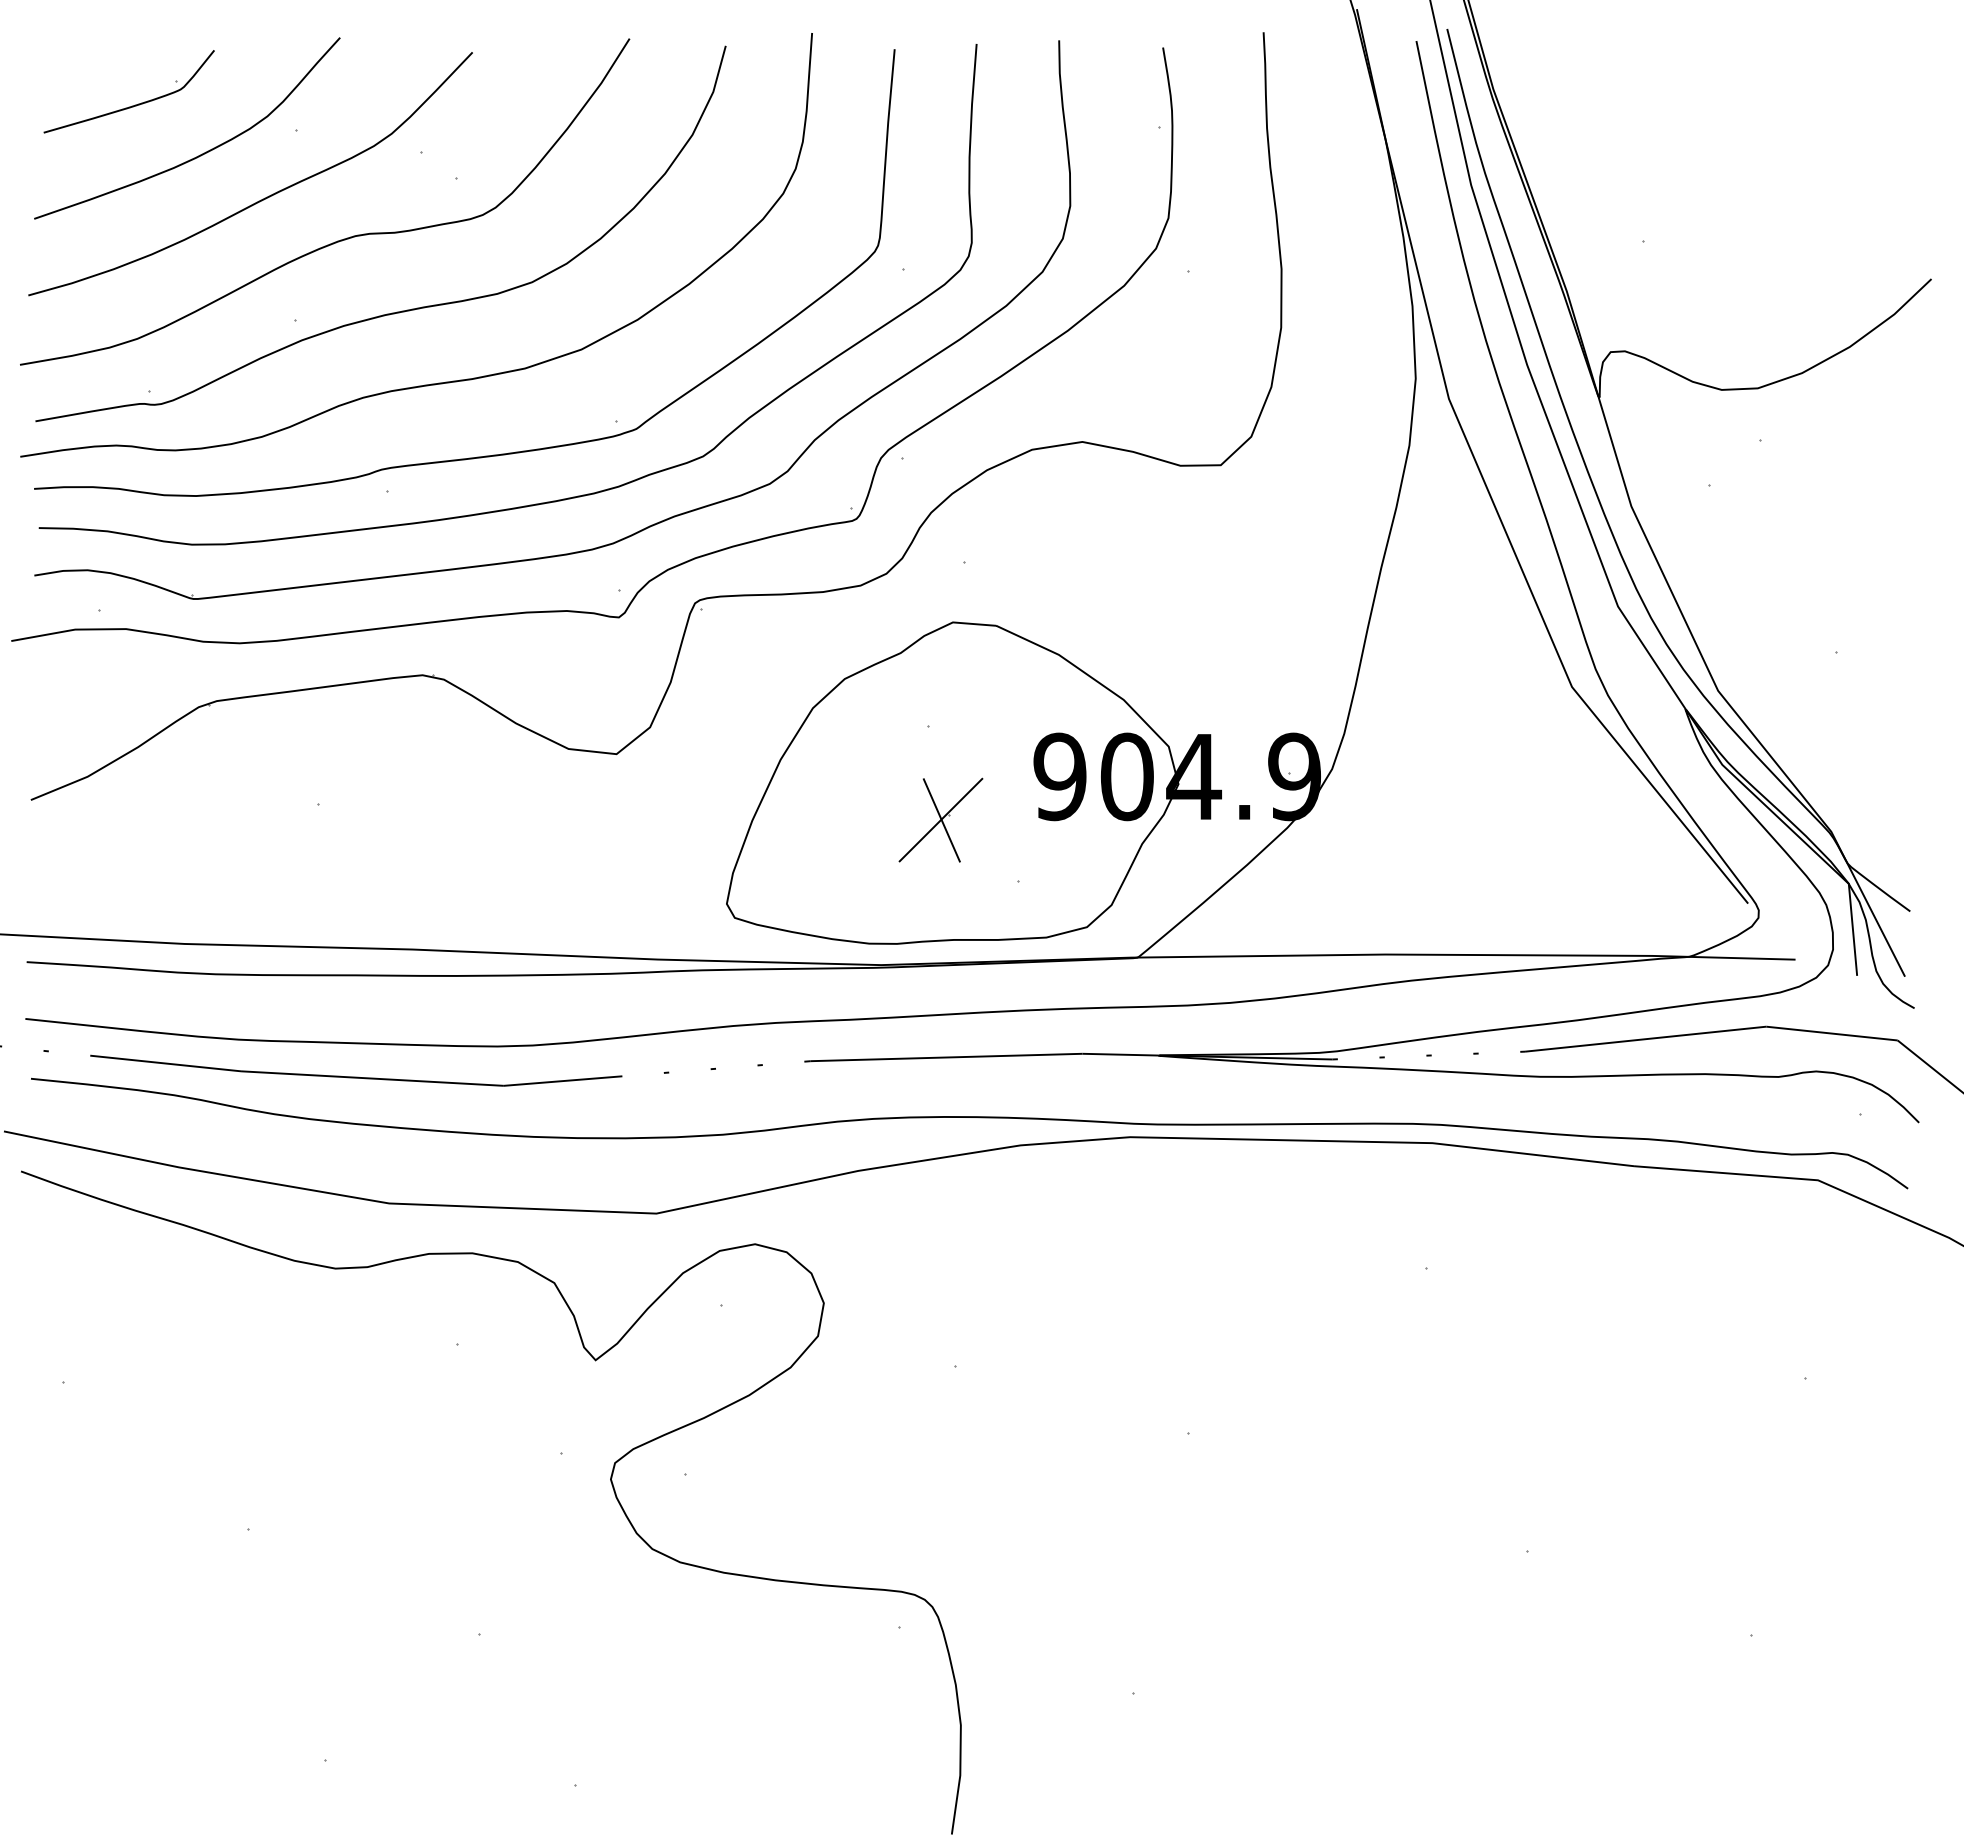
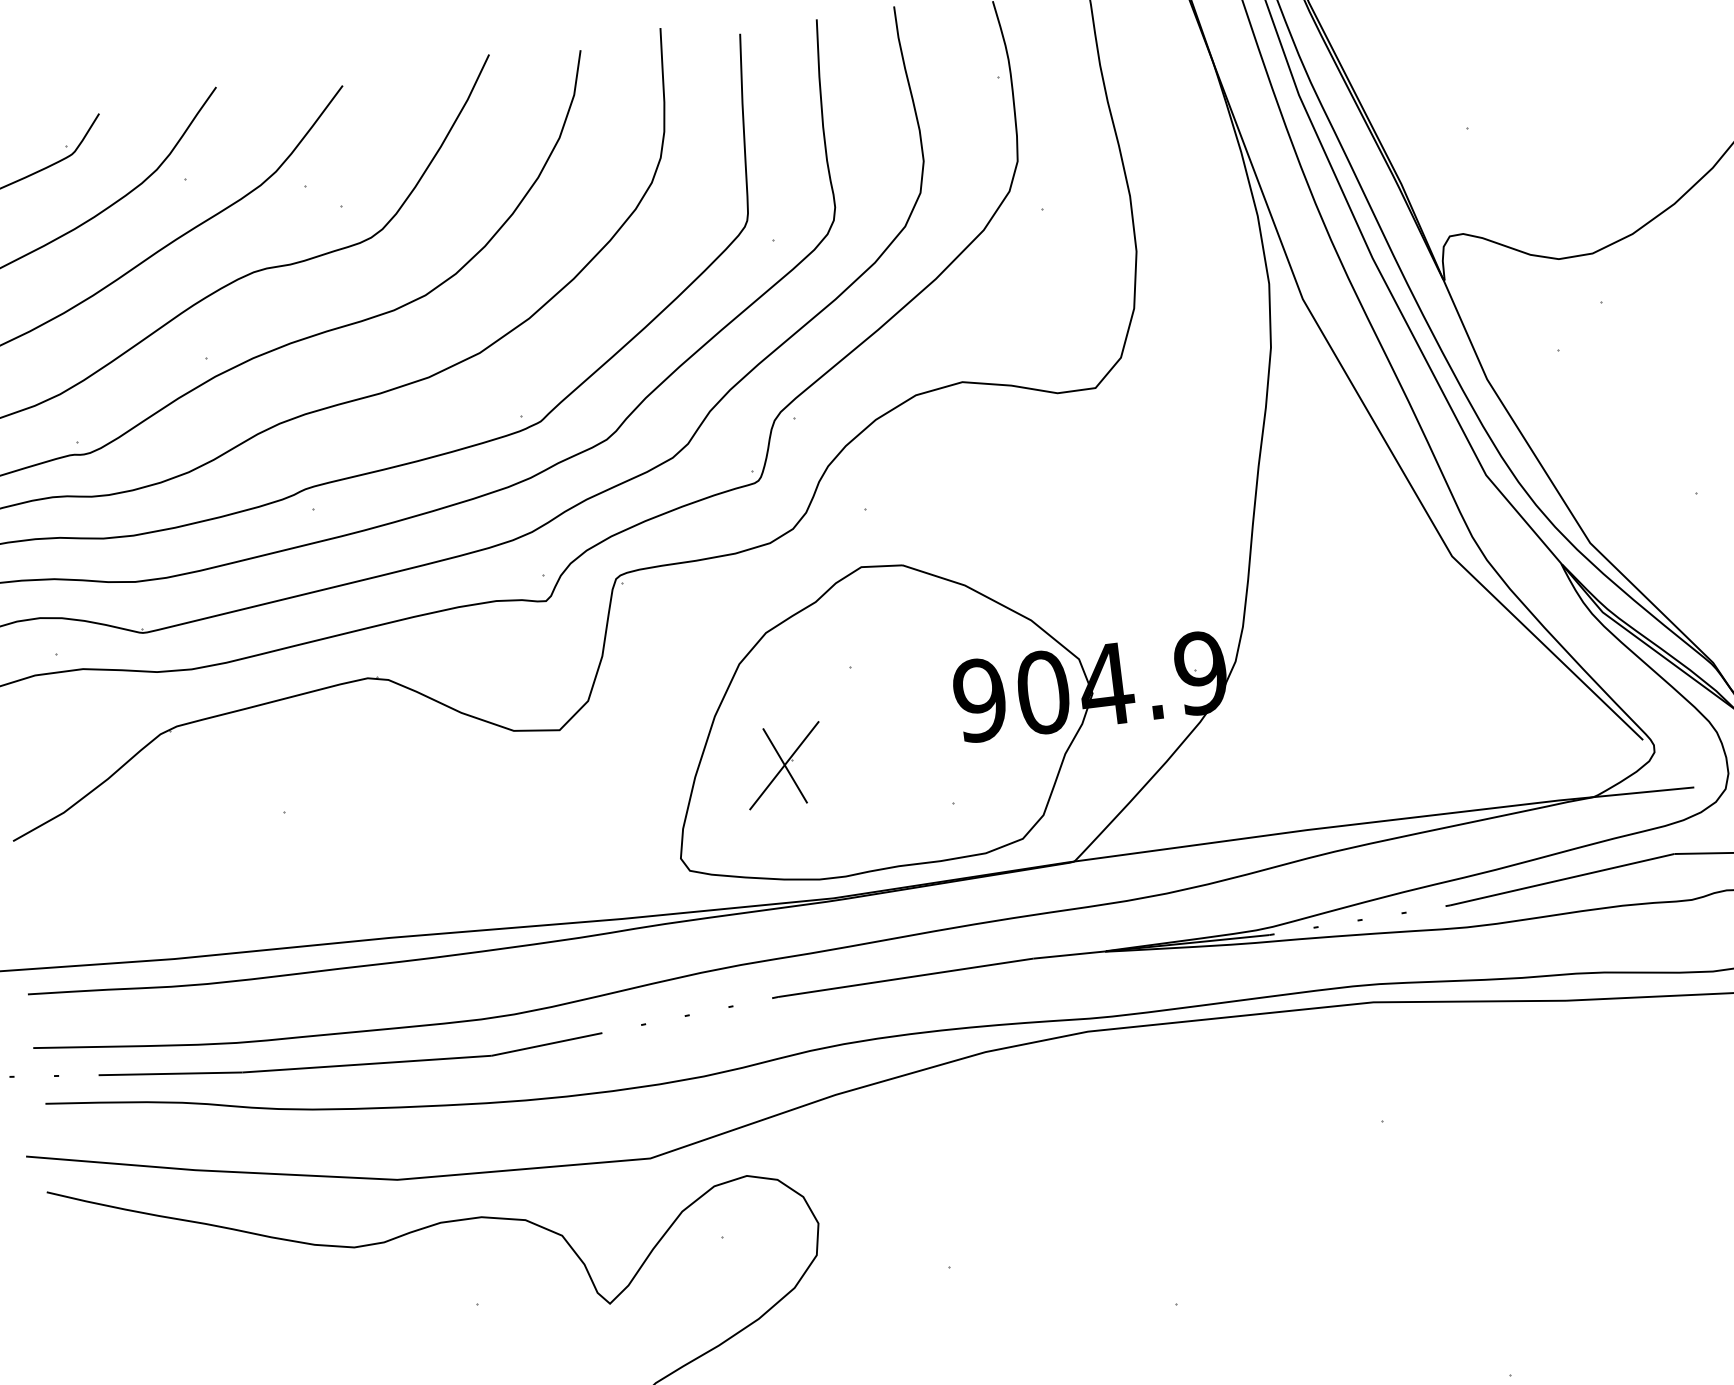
part: (940, 819) -> (783, 765), moved

